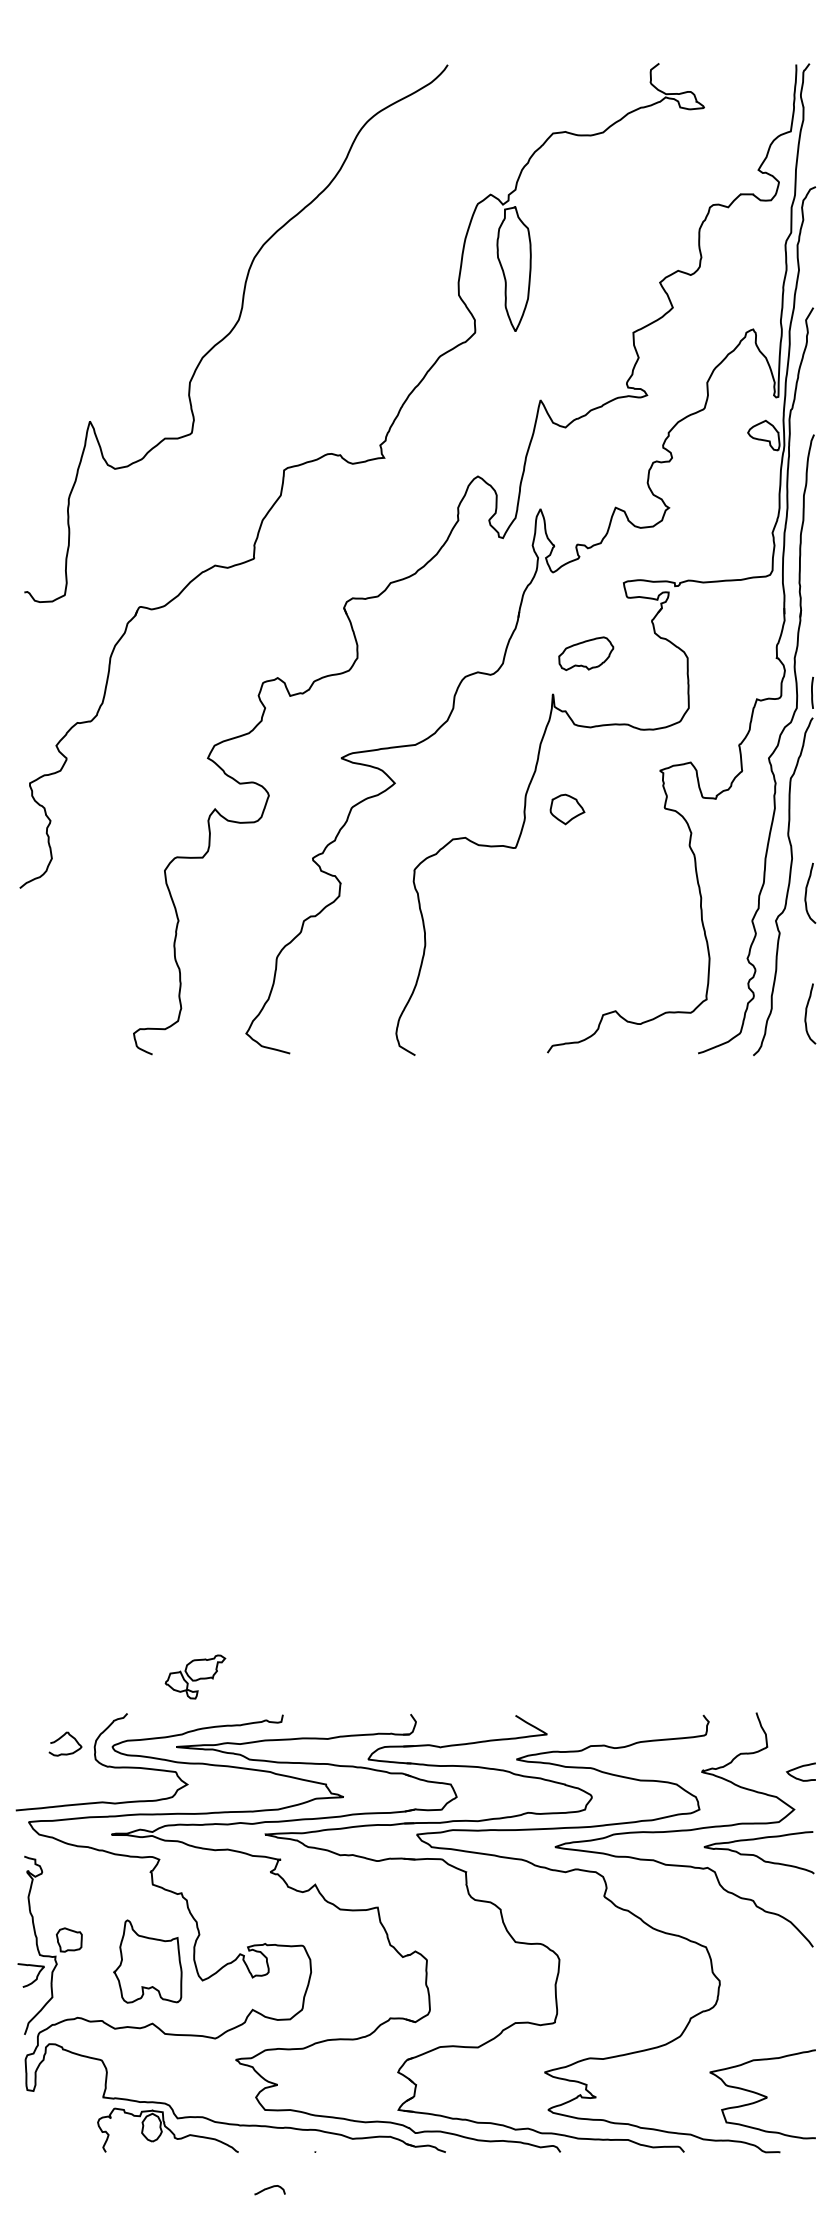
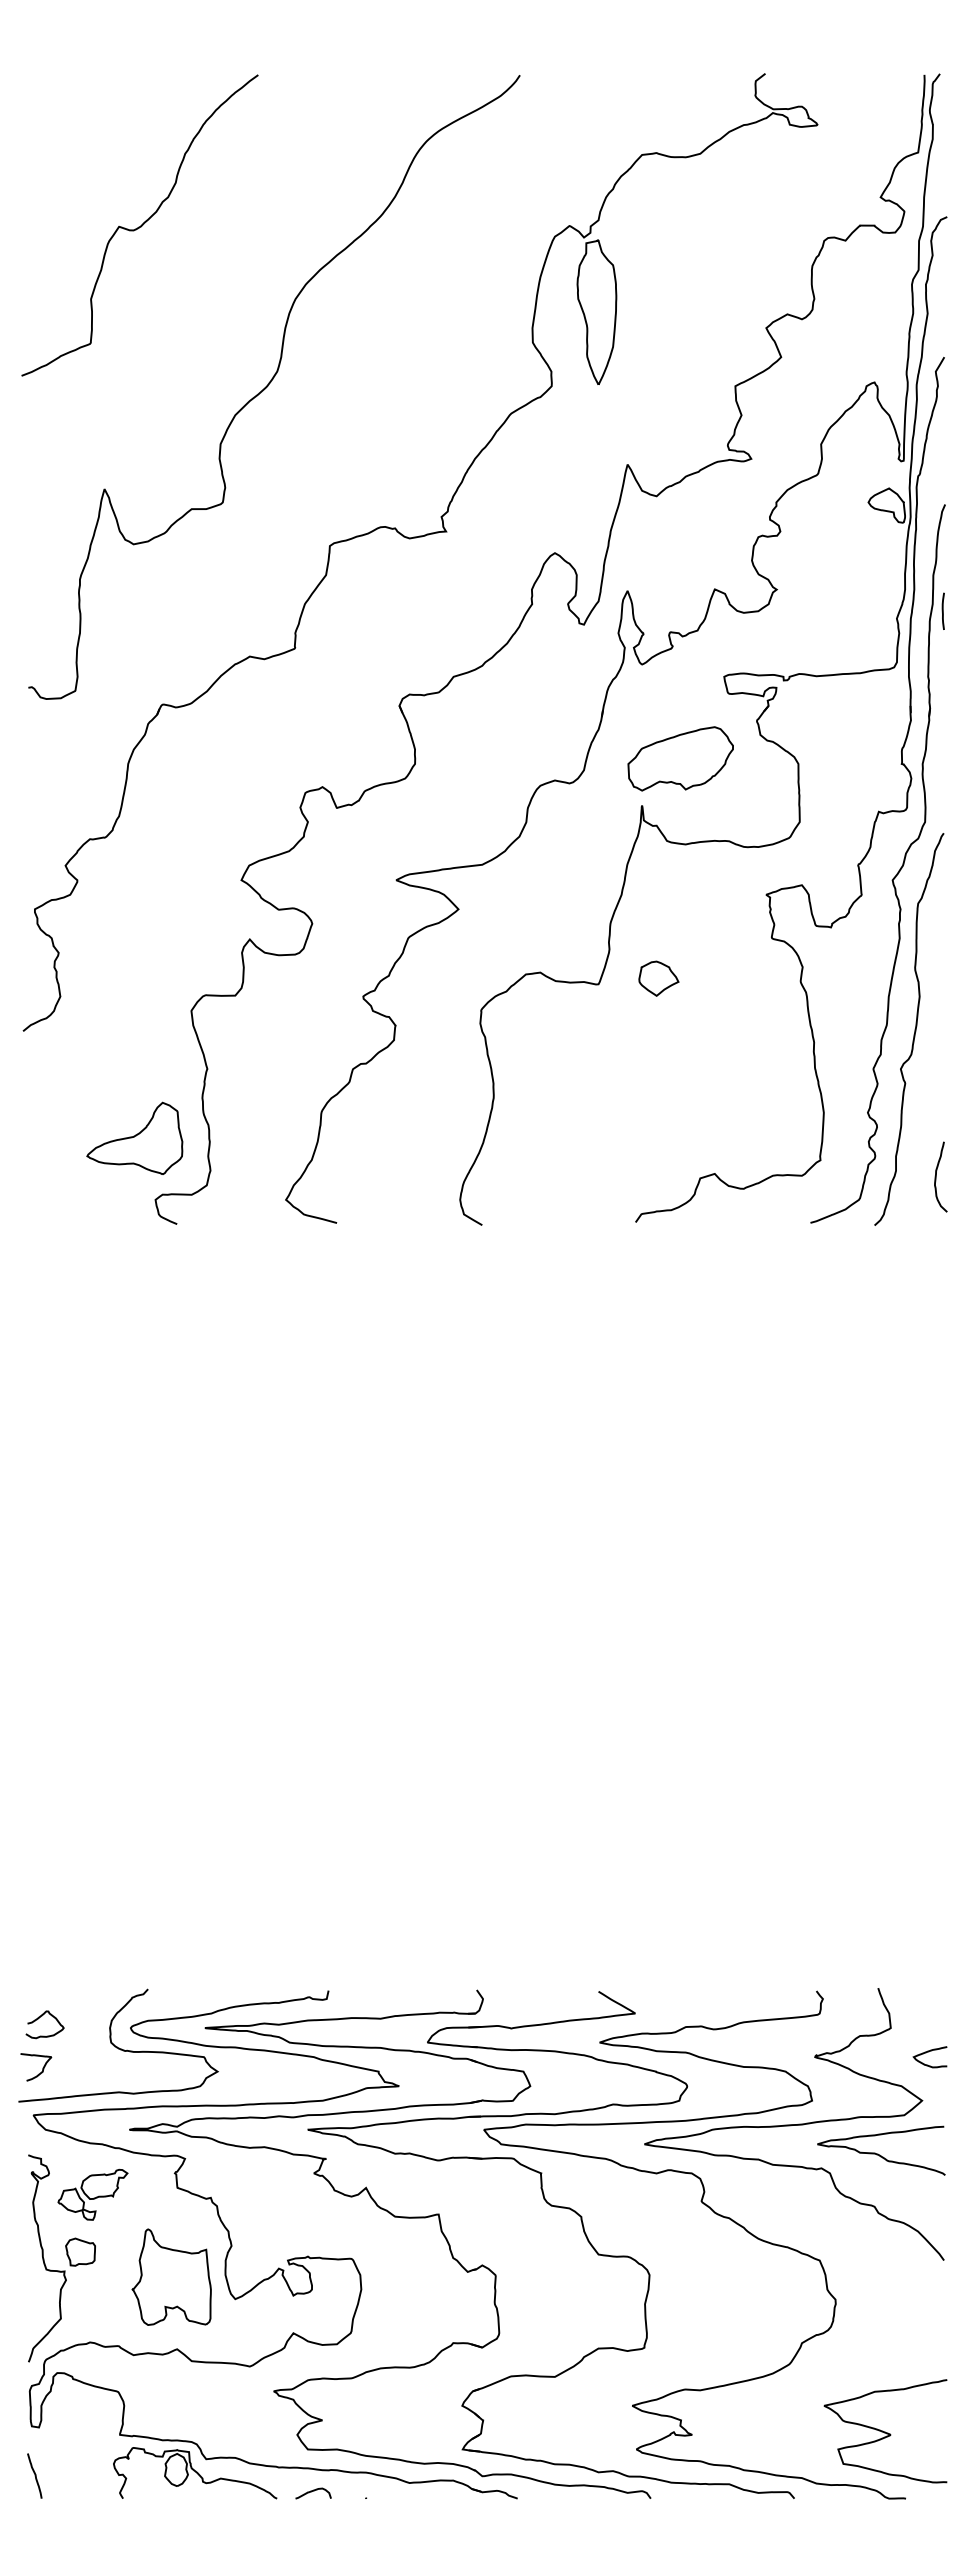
curve: (120, 194) -> (140, 225), added
part: (586, 653) -> (680, 758), size x1.67
line: (811, 692) -> (942, 610), moved
part: (567, 809) -> (658, 978), moved
curve: (806, 892) -> (936, 1036), removed
part: (115, 979) -> (134, 1137), added
part: (195, 1676) -> (92, 2194), moved
curve: (60, 1738) -> (39, 2018), moved
curve: (36, 1975) -> (42, 2067), moved
curve: (29, 2132) -> (34, 2475), added
curve: (269, 2188) -> (313, 2491), moved

